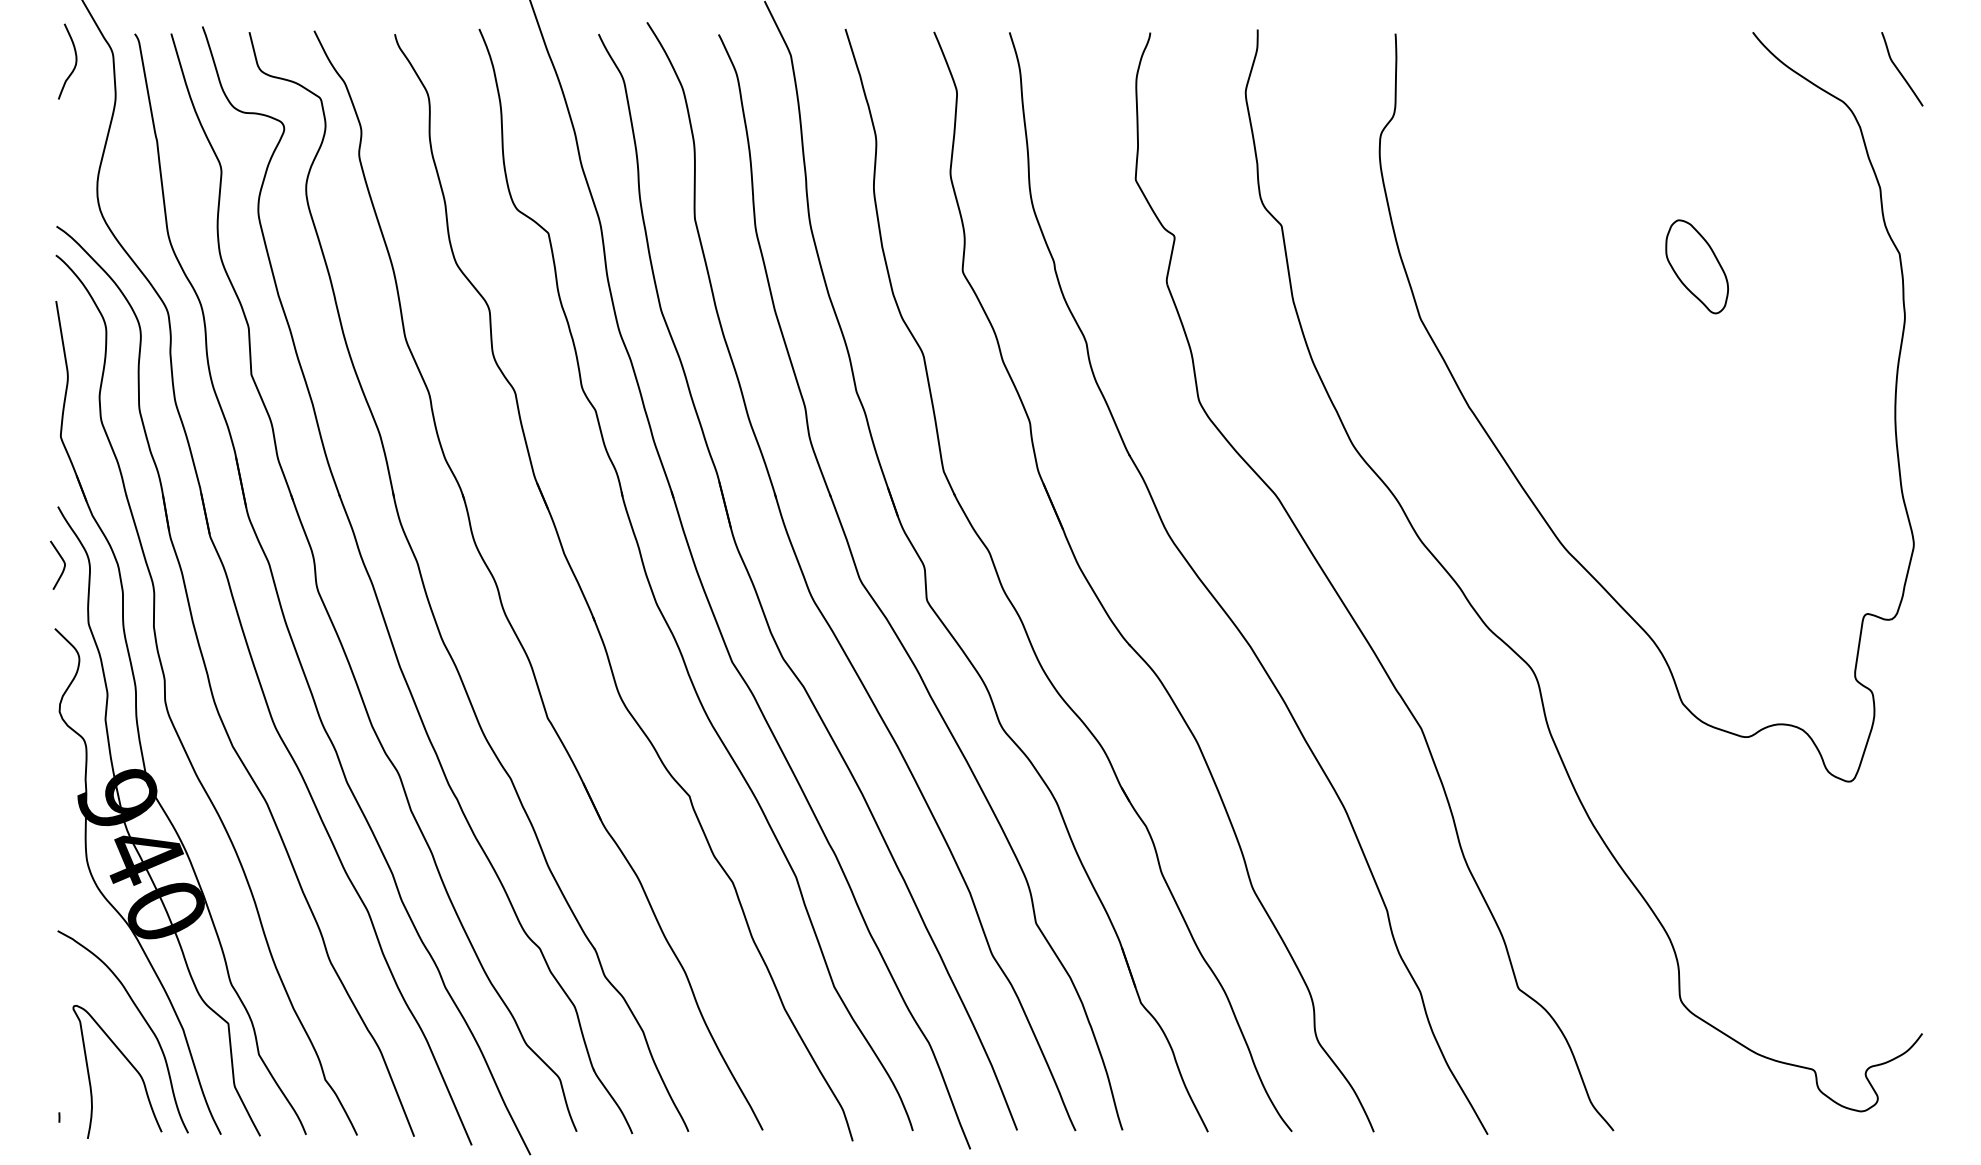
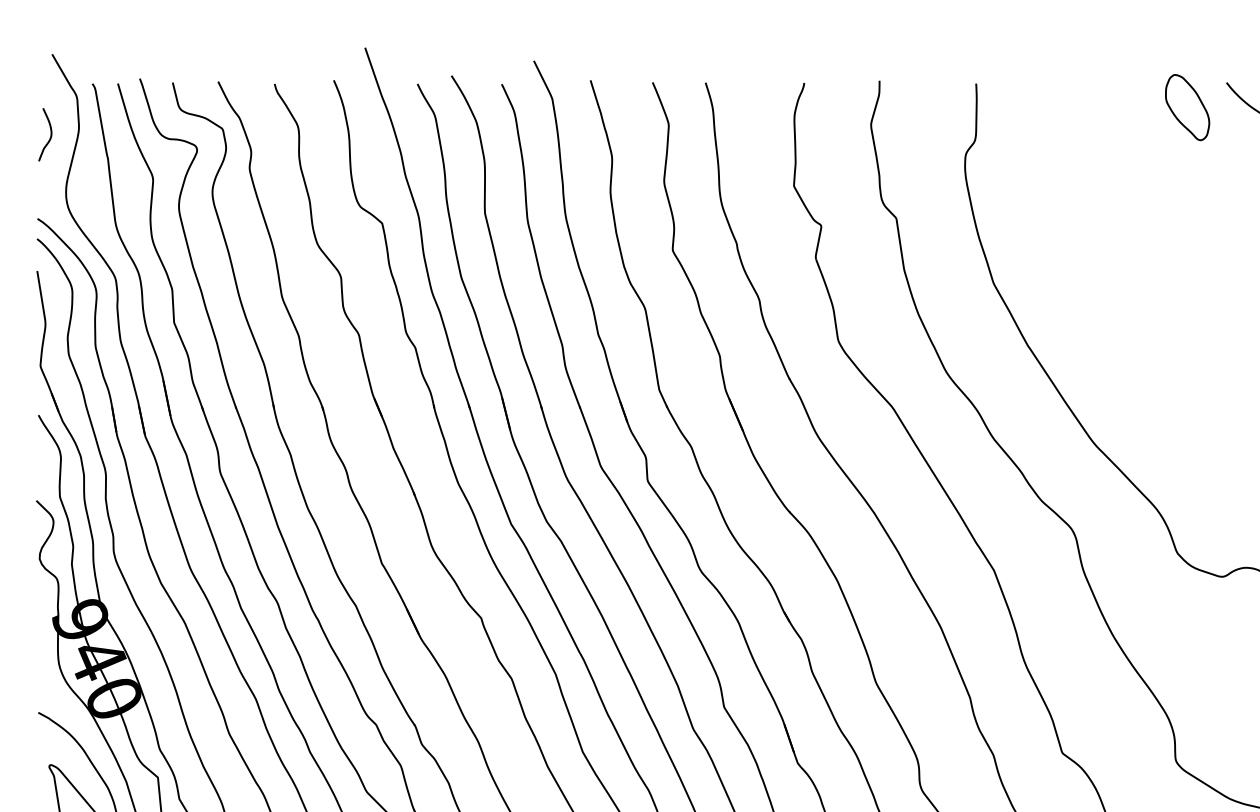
curve: (75, 61) -> (50, 134), moved
part: (1696, 266) -> (1187, 107), moved
curve: (62, 561) -> (41, 453), removed

